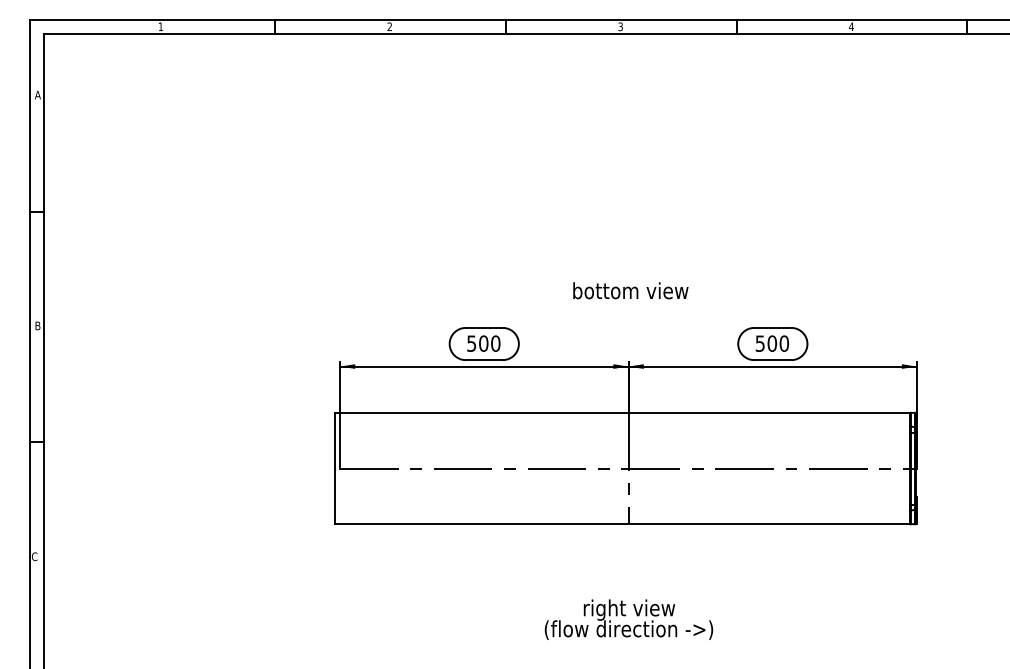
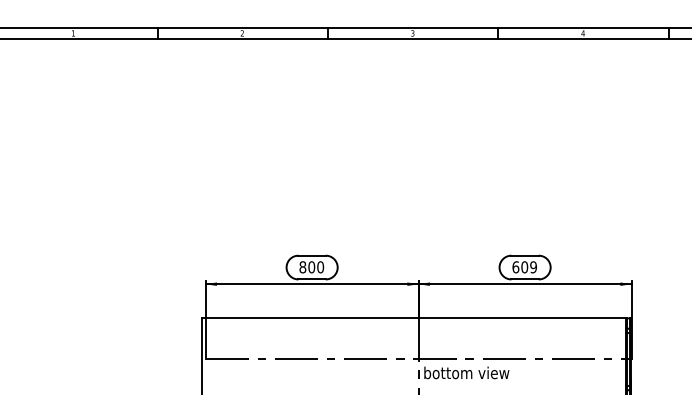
text: (630, 290) -> (466, 372), moved
text: (471, 343) -> (302, 267), 500 -> 800
text: (771, 343) -> (524, 267), 500 -> 609

